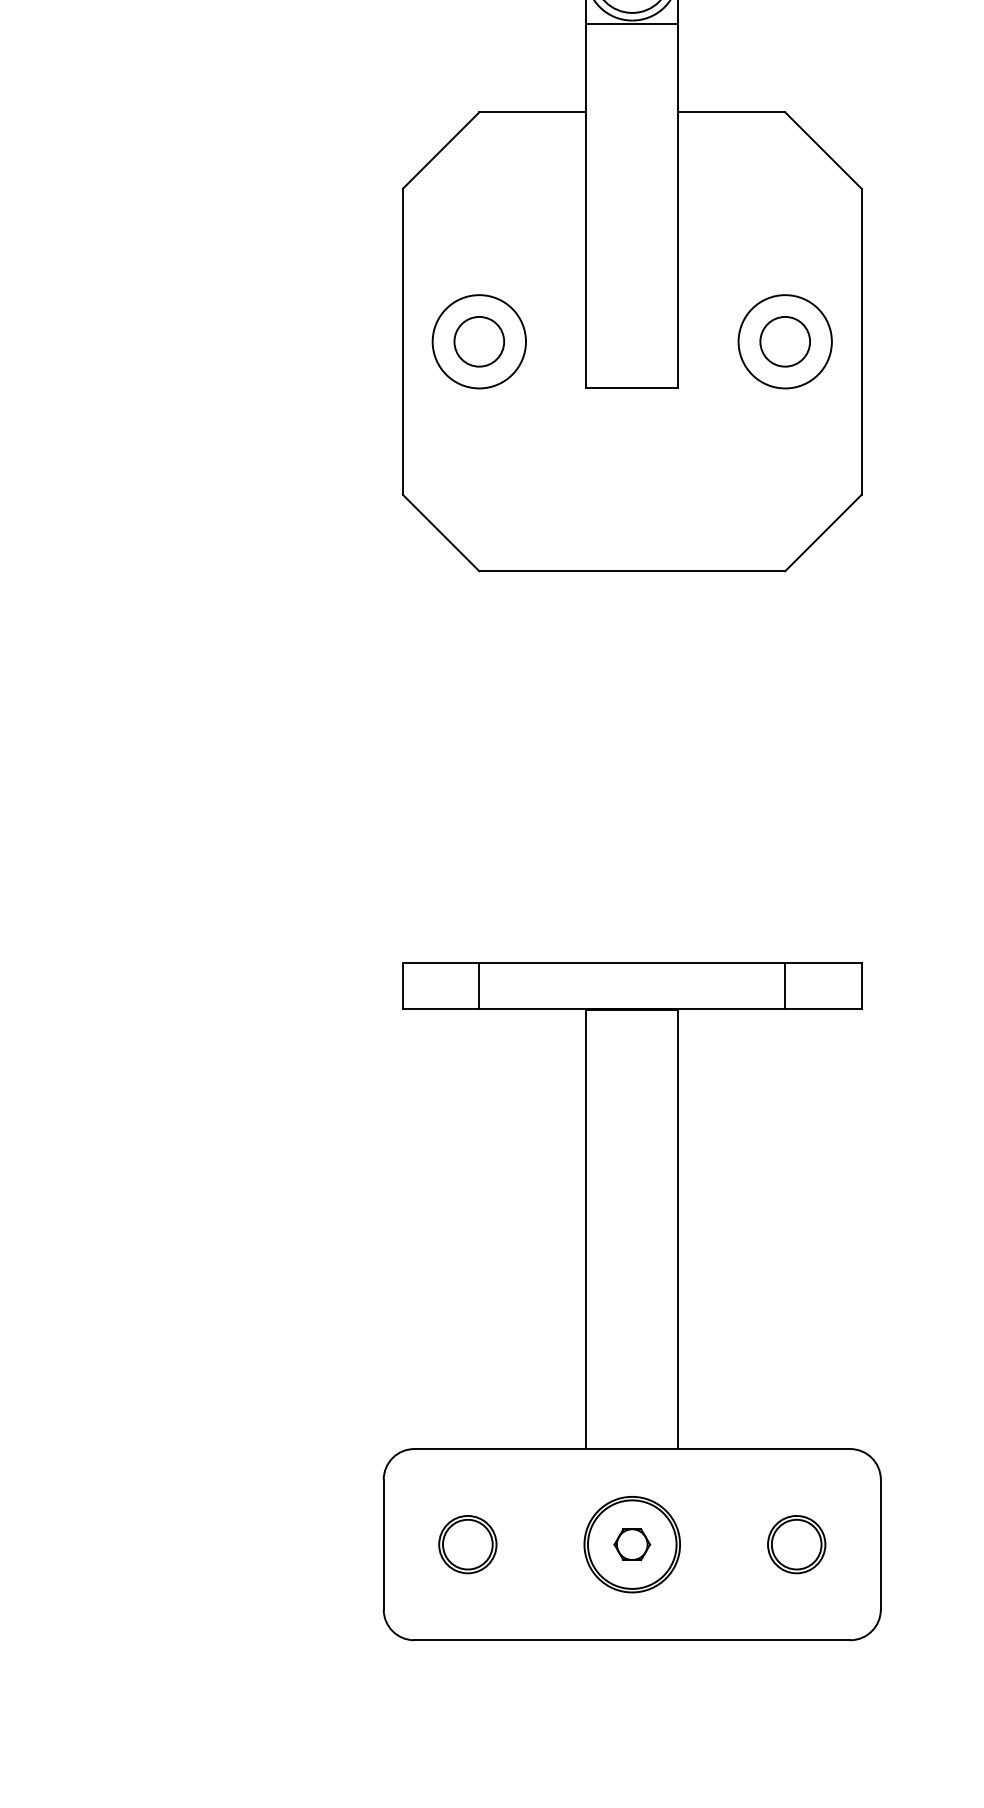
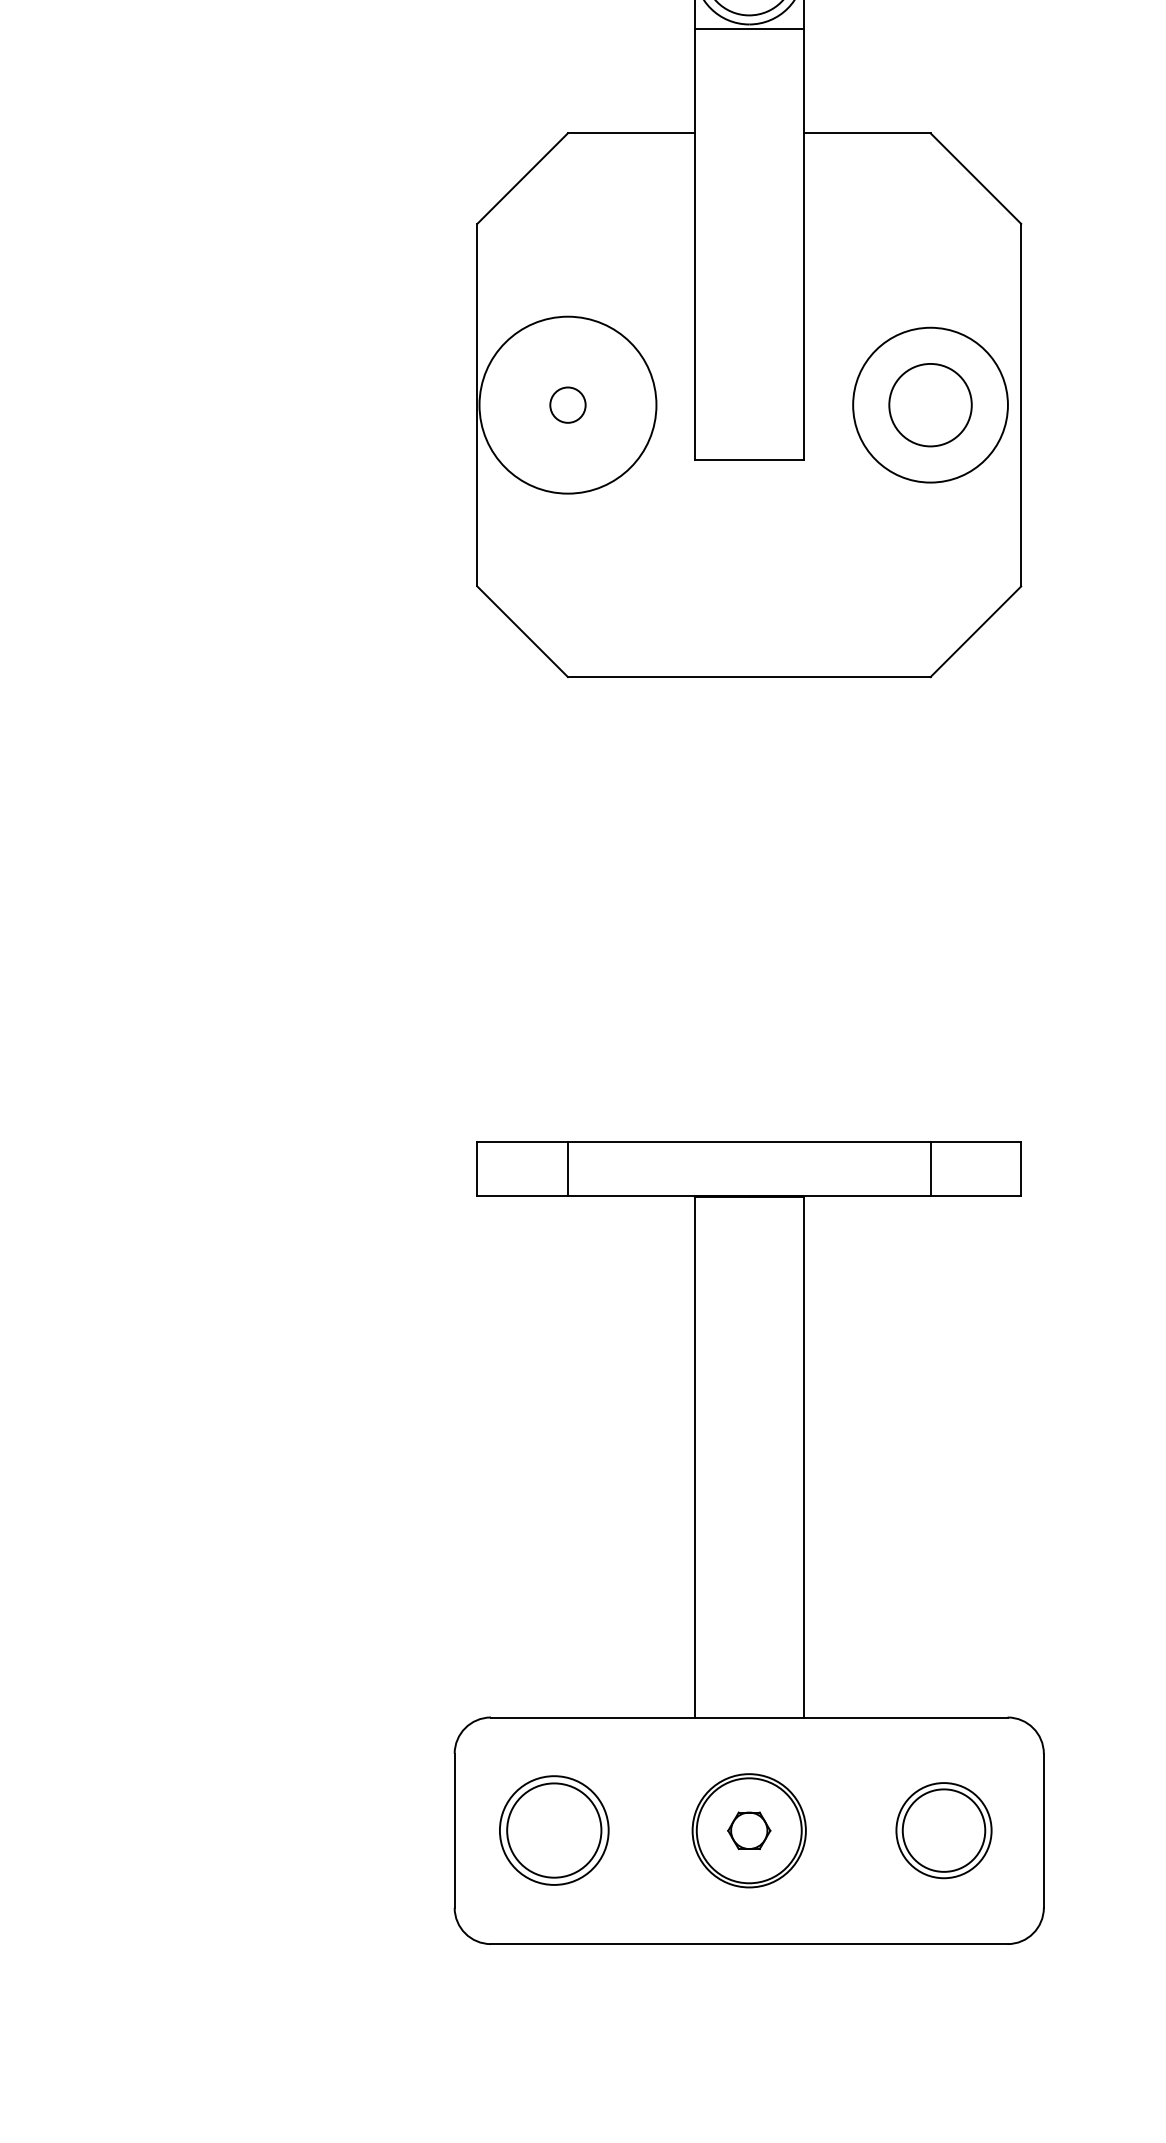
circle: (478, 341) -> (566, 404), size x1.6
circle: (479, 341) -> (568, 404), size x0.6
circle: (784, 341) -> (929, 404), size x1.4
circle: (785, 341) -> (930, 404), size x1.4
part: (467, 1544) -> (553, 1830), size x1.6
part: (796, 1544) -> (943, 1830), size x1.4

